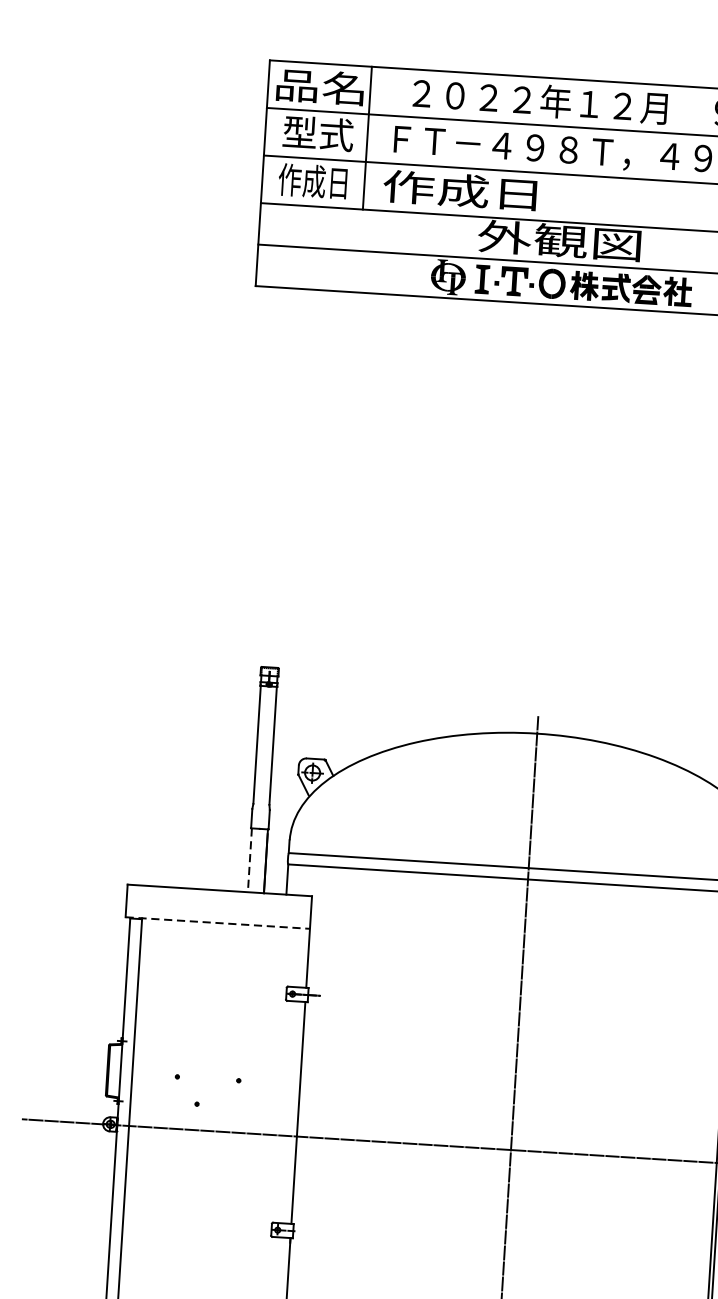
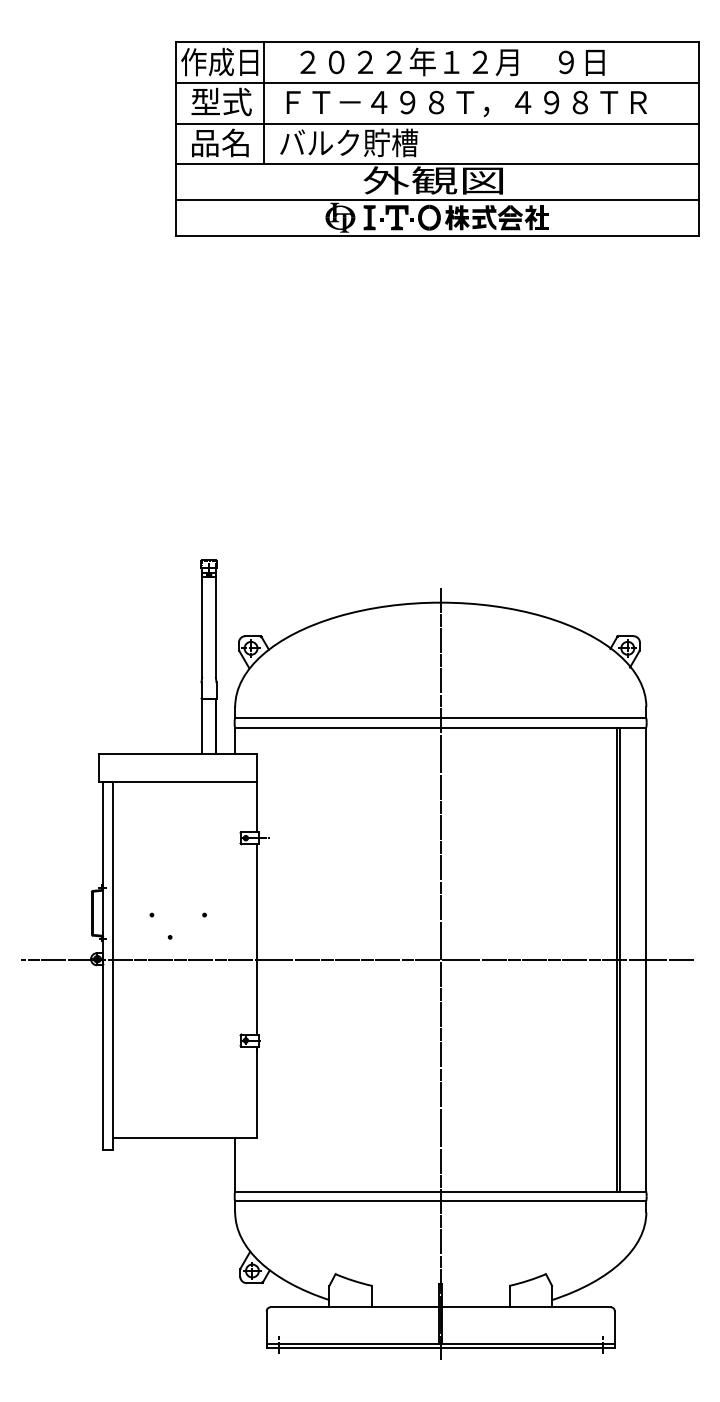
text: (318, 86) -> (219, 61), 品名 -> 作成日
text: (312, 180) -> (219, 142), 作成日 -> 品名
text: (464, 190) -> (349, 142), 作成日 -> バルク貯槽
line: (250, 860) -> (202, 726), dashed -> solid
line: (218, 923) -> (178, 781), dashed -> solid

